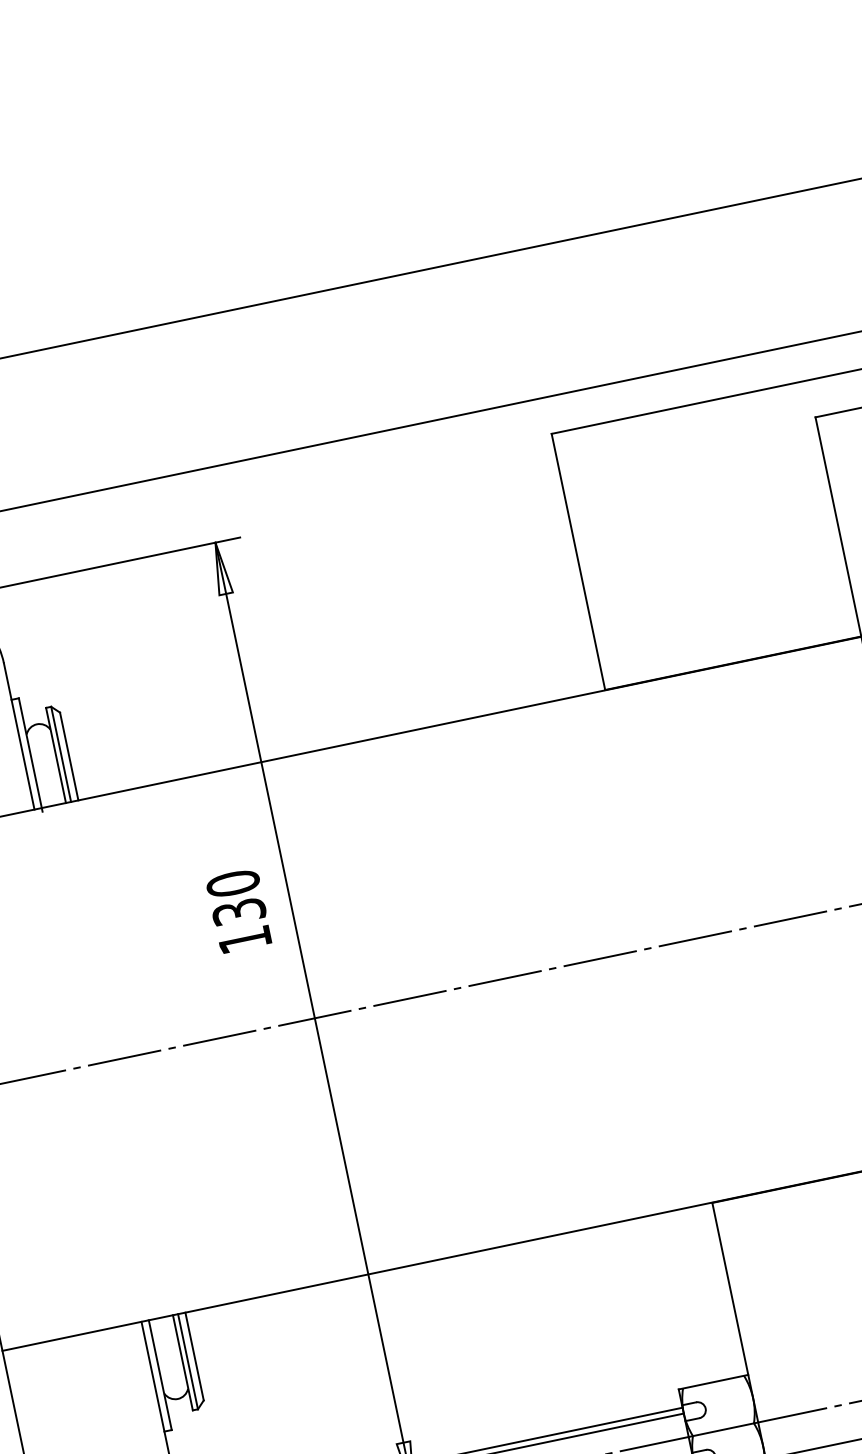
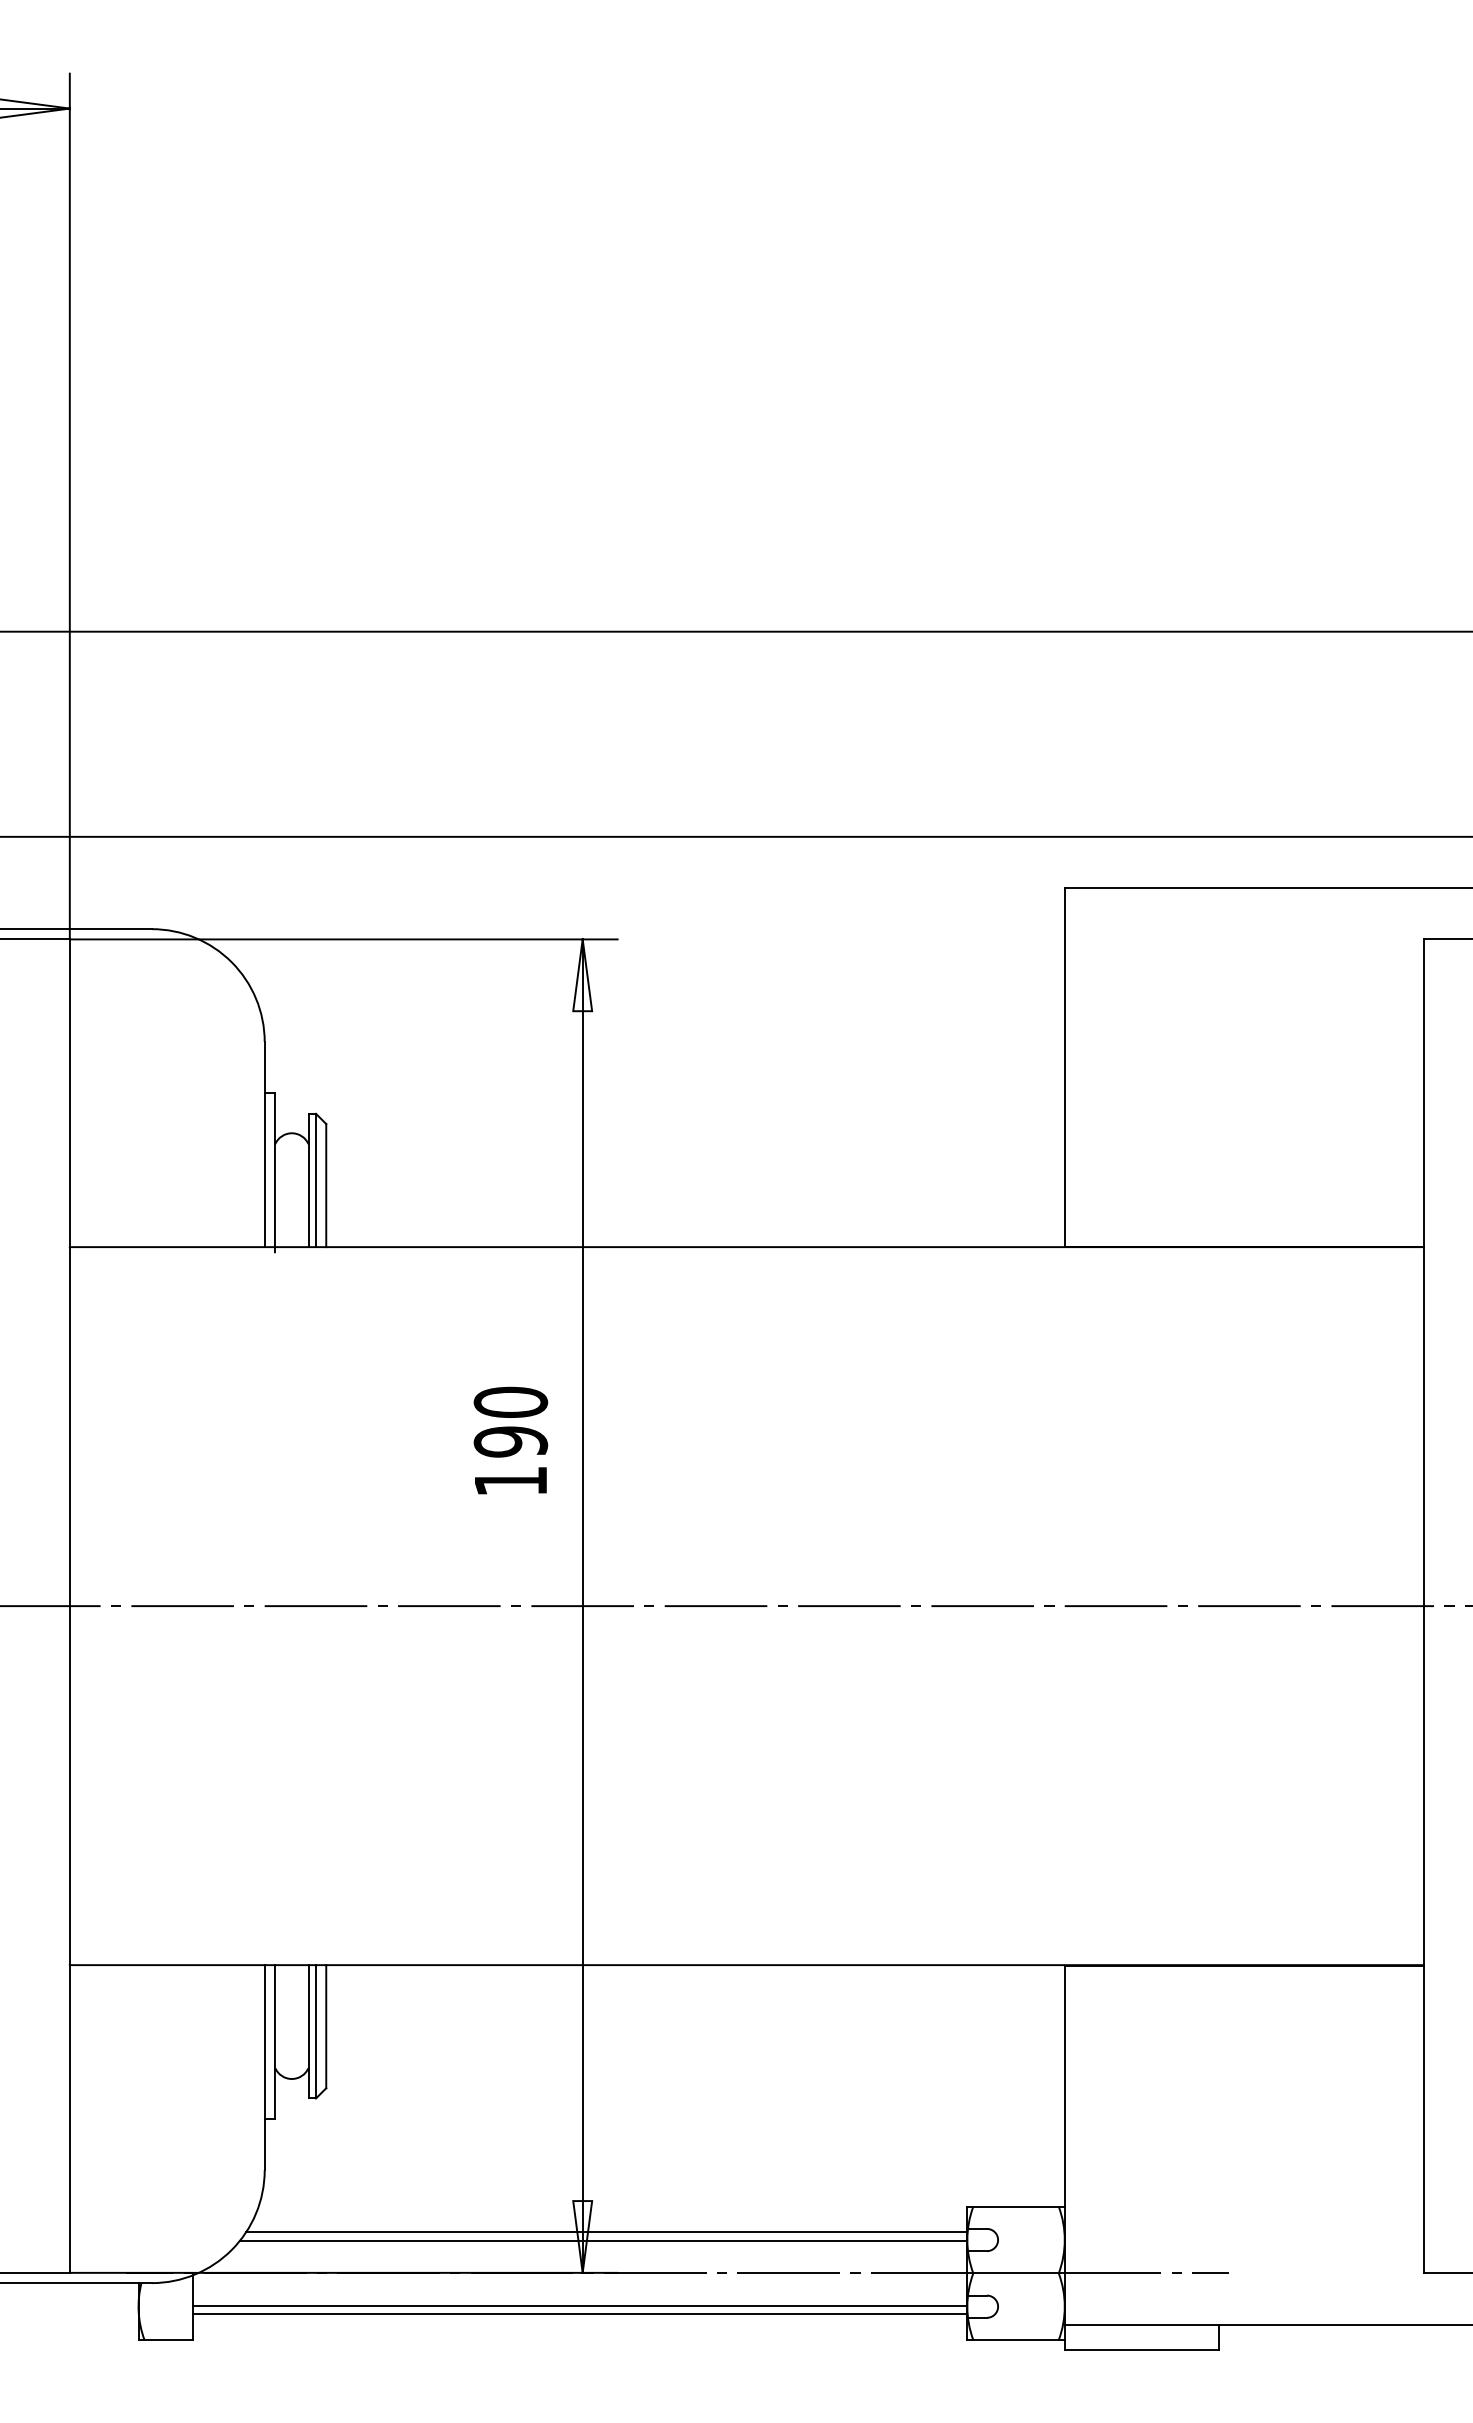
text: (238, 911) -> (510, 1441), 130 -> 190

